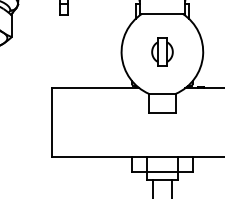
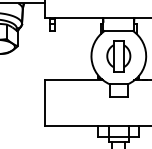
part: (161, 52) -> (118, 56), size x1.67

